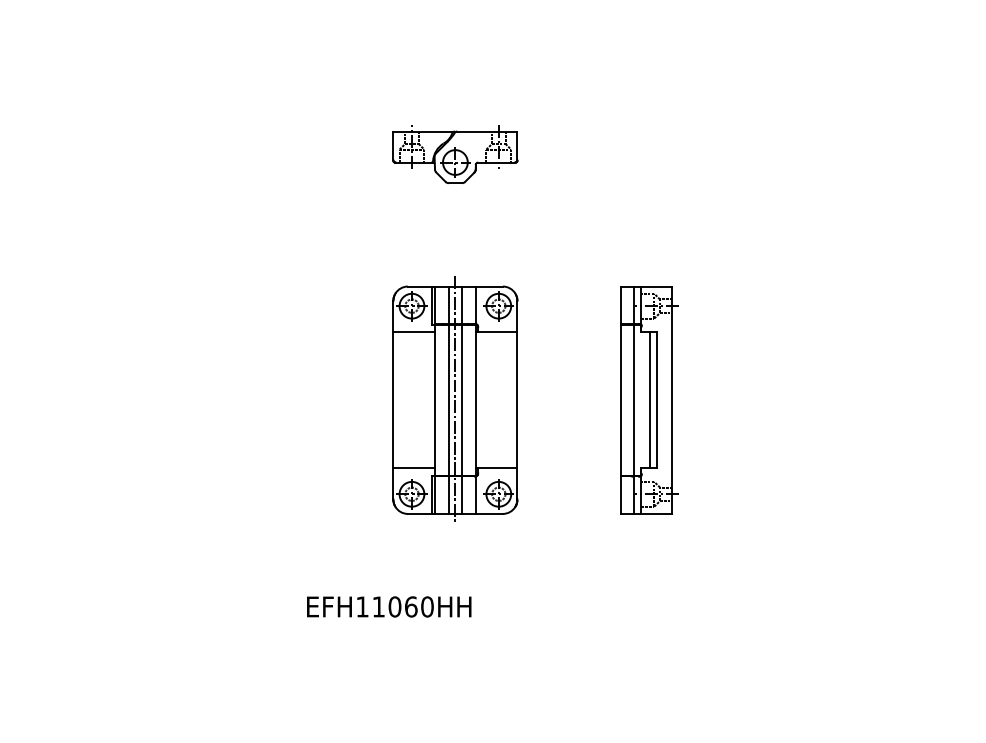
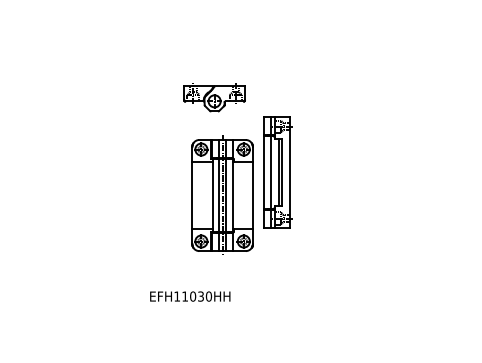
part: (455, 154) -> (214, 97), moved
part: (647, 400) -> (277, 172), moved
text: (412, 606) -> (201, 296), EFH11060HH -> EFH11030HH

